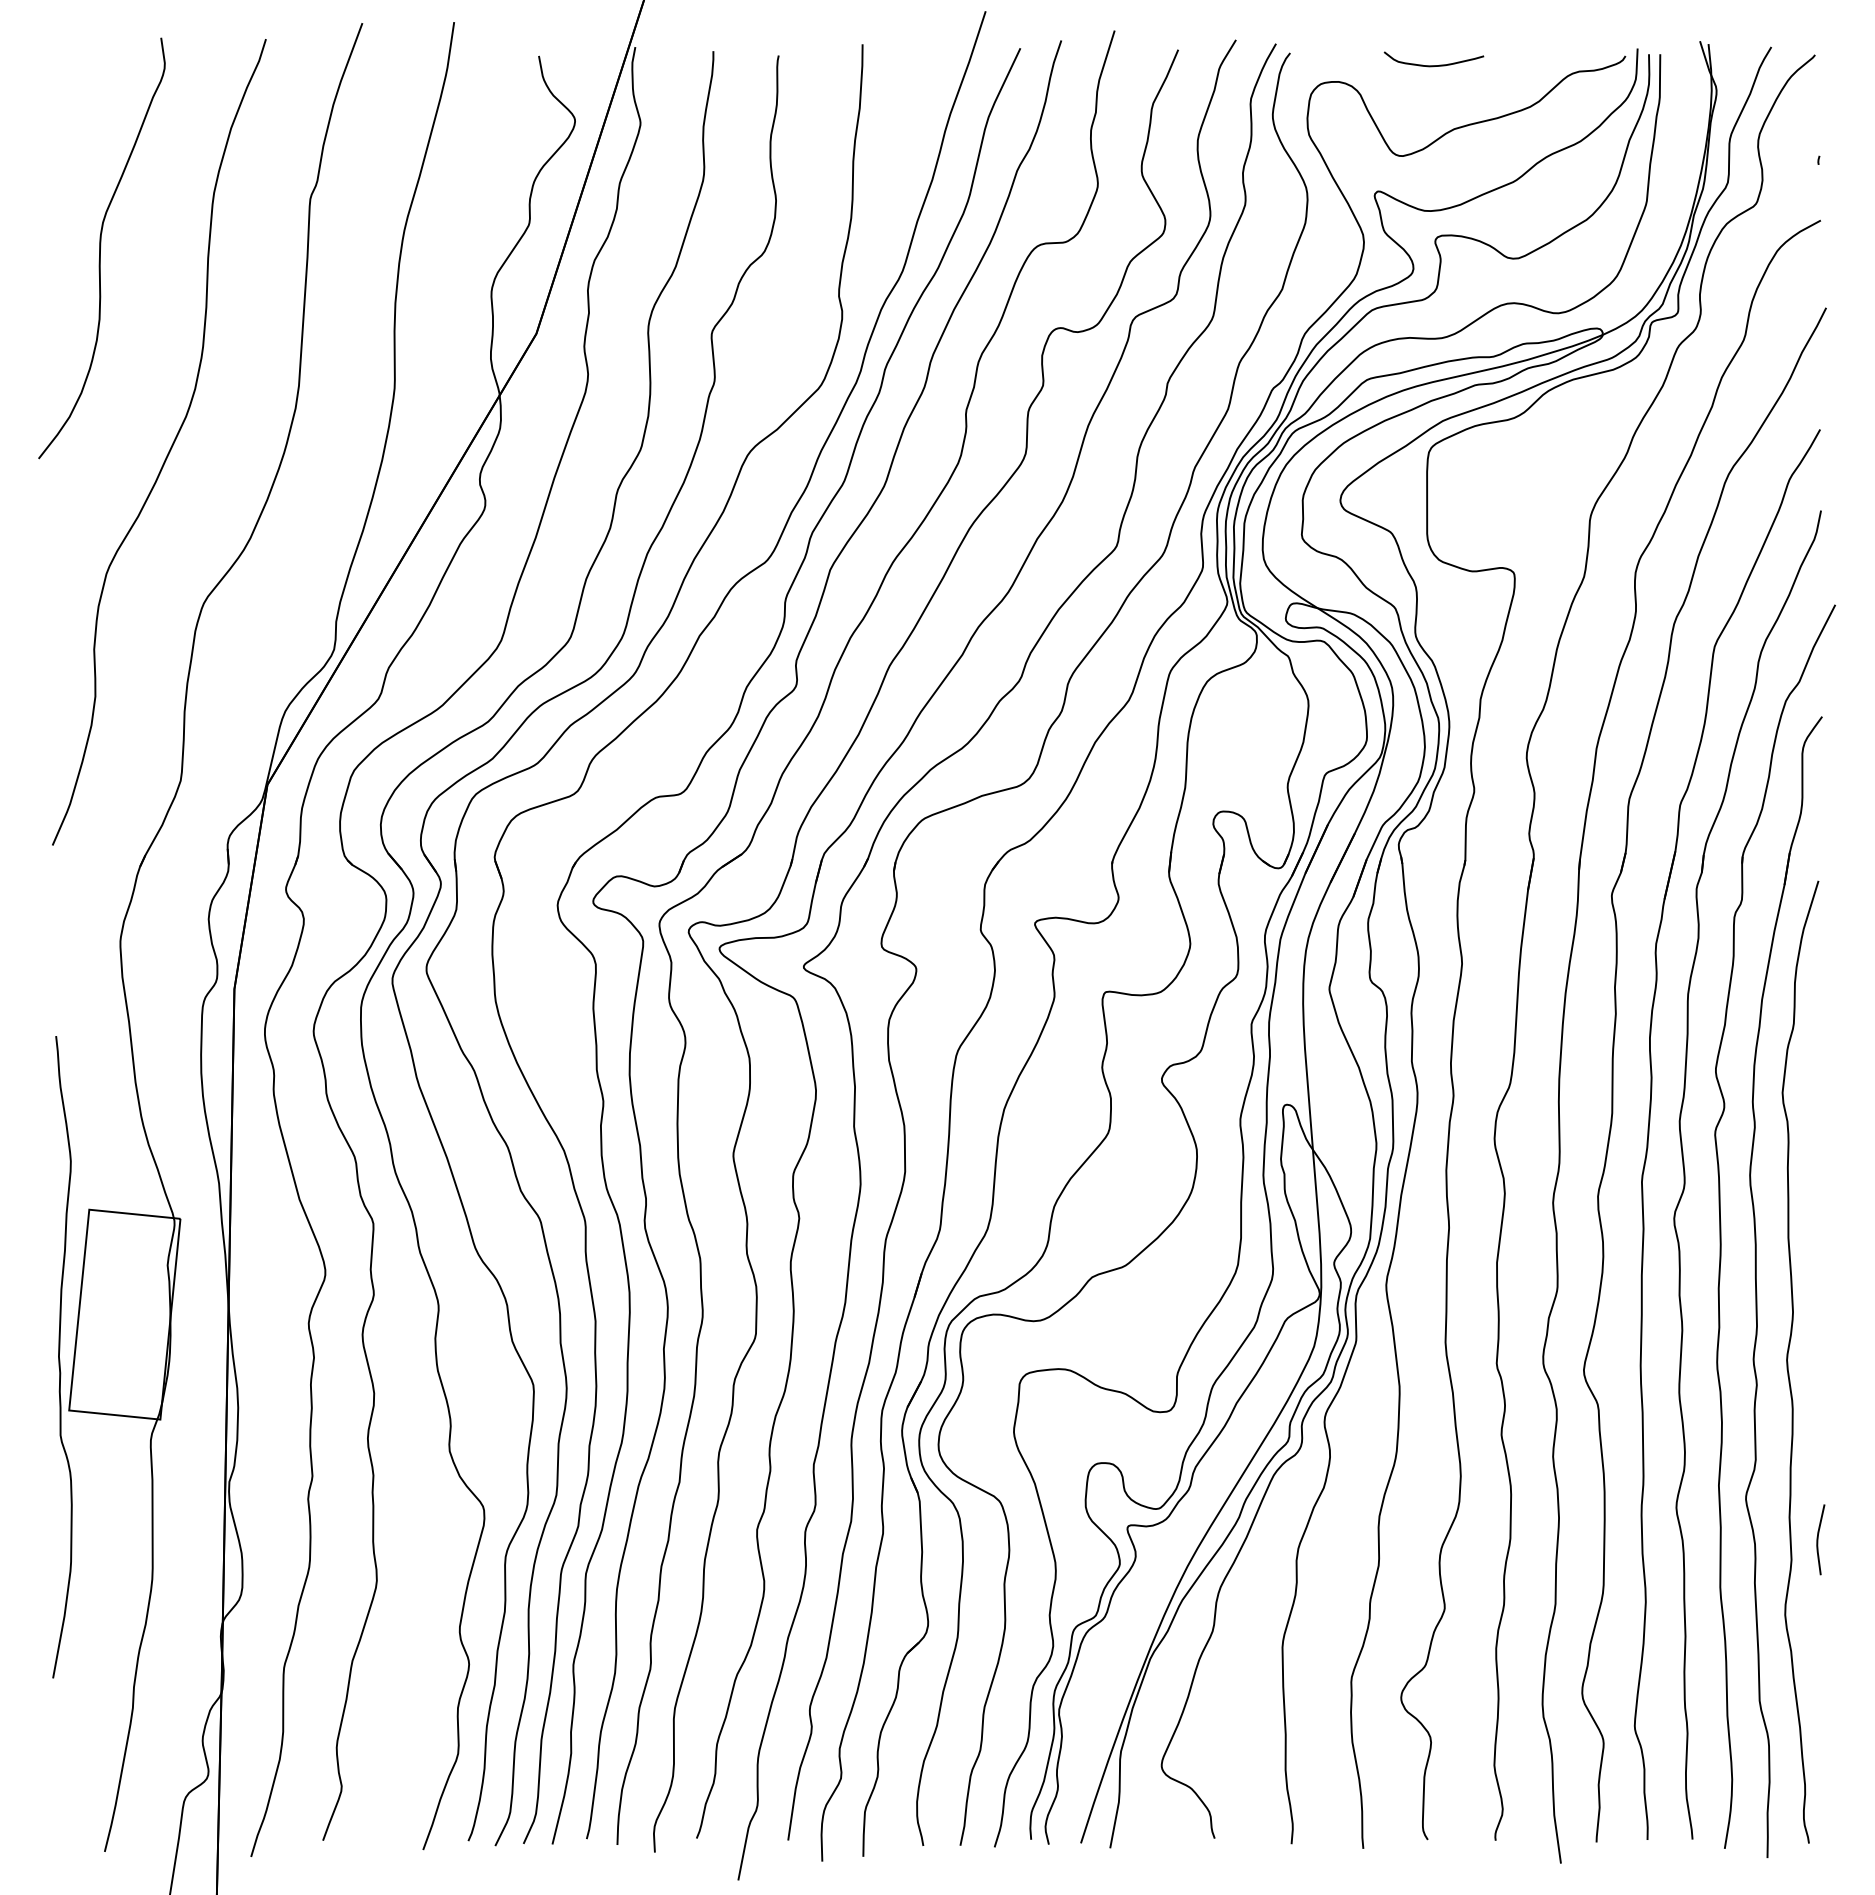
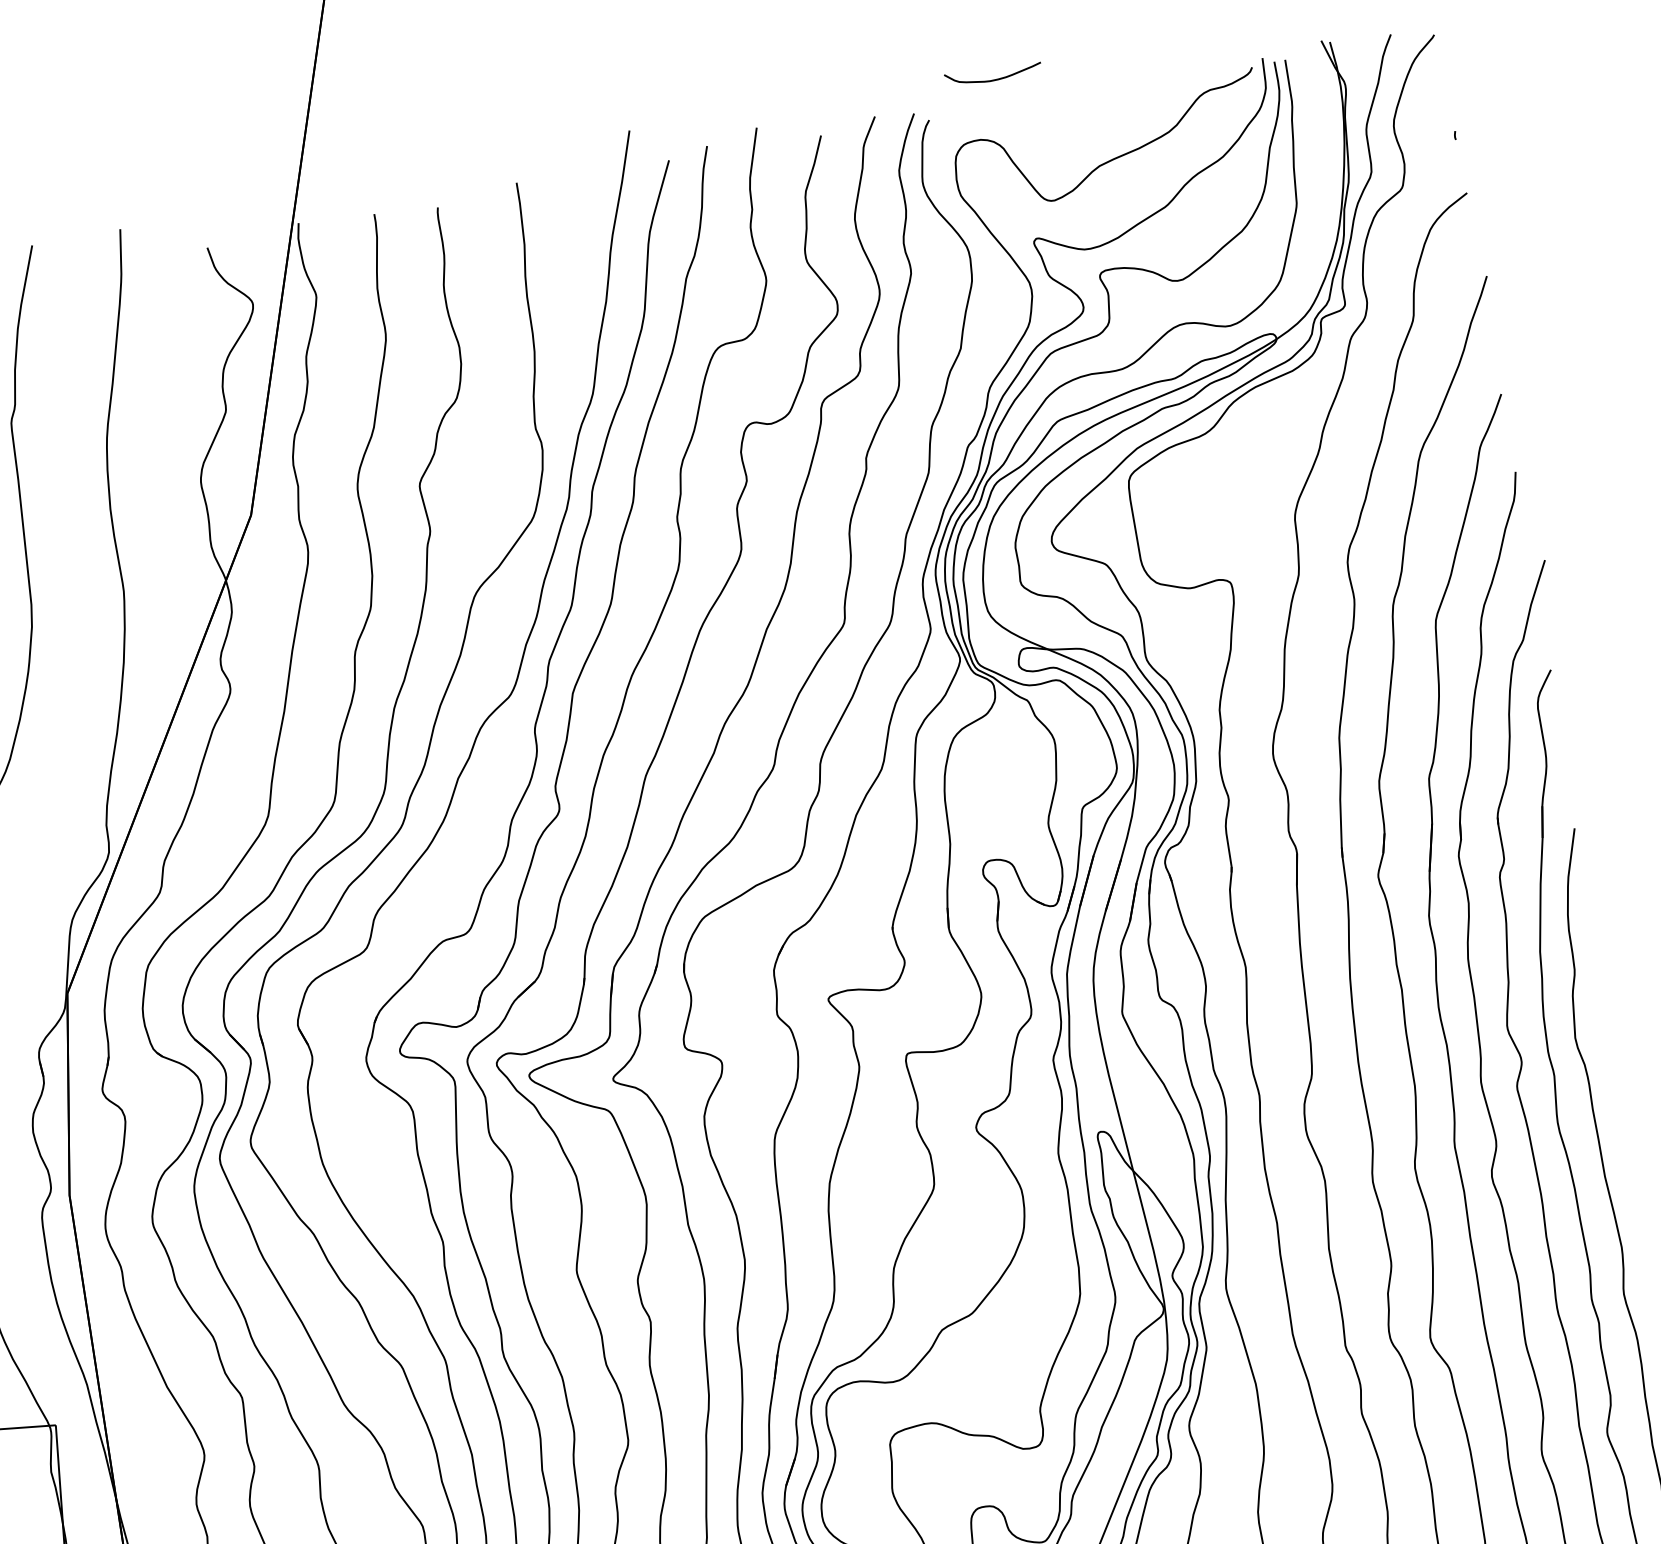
curve: (1433, 65) -> (993, 79), moved

